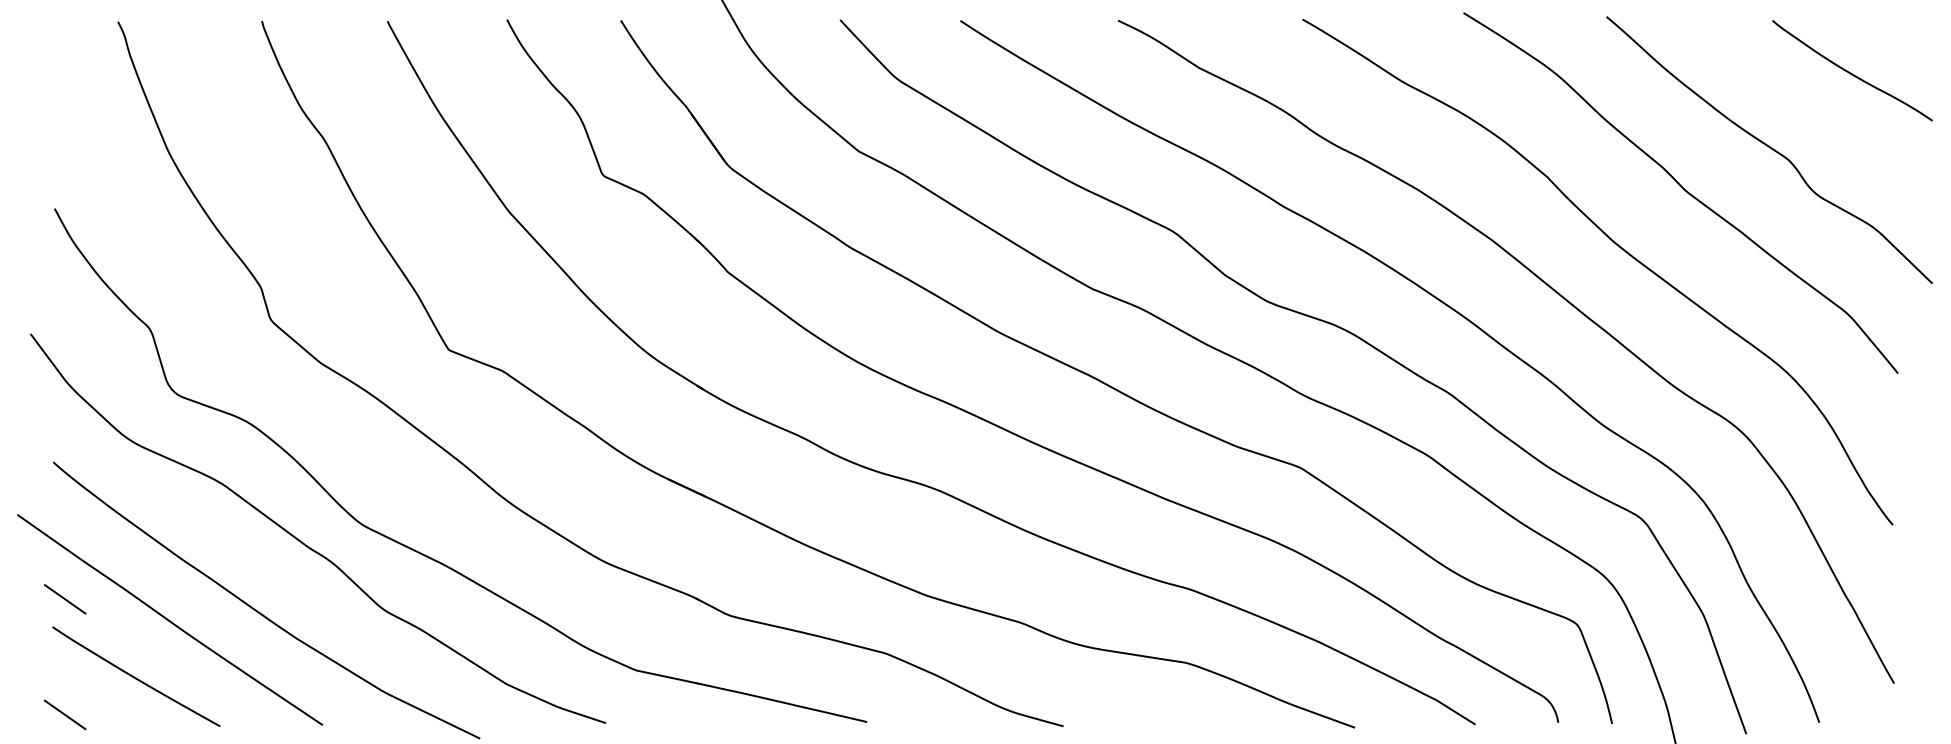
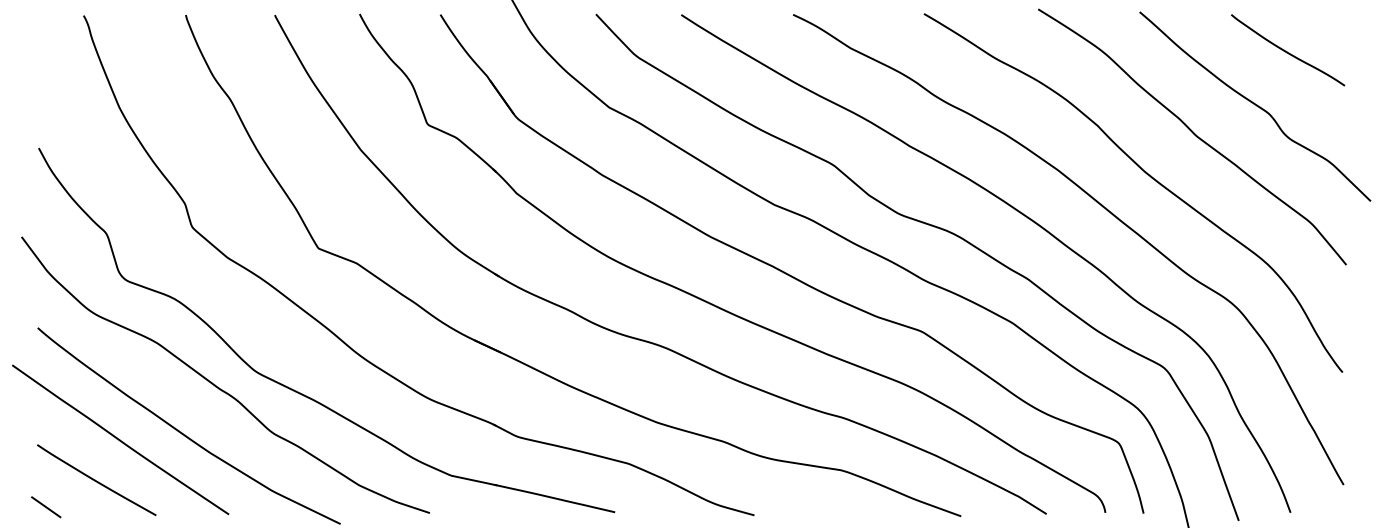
curve: (1851, 72) -> (1287, 51), moved
line: (65, 599) -> (46, 425), removed

